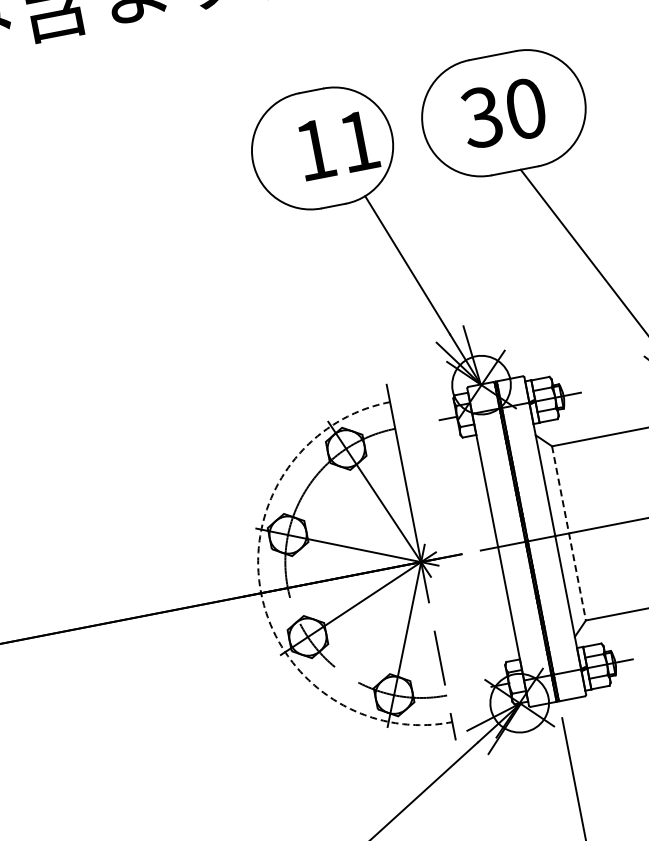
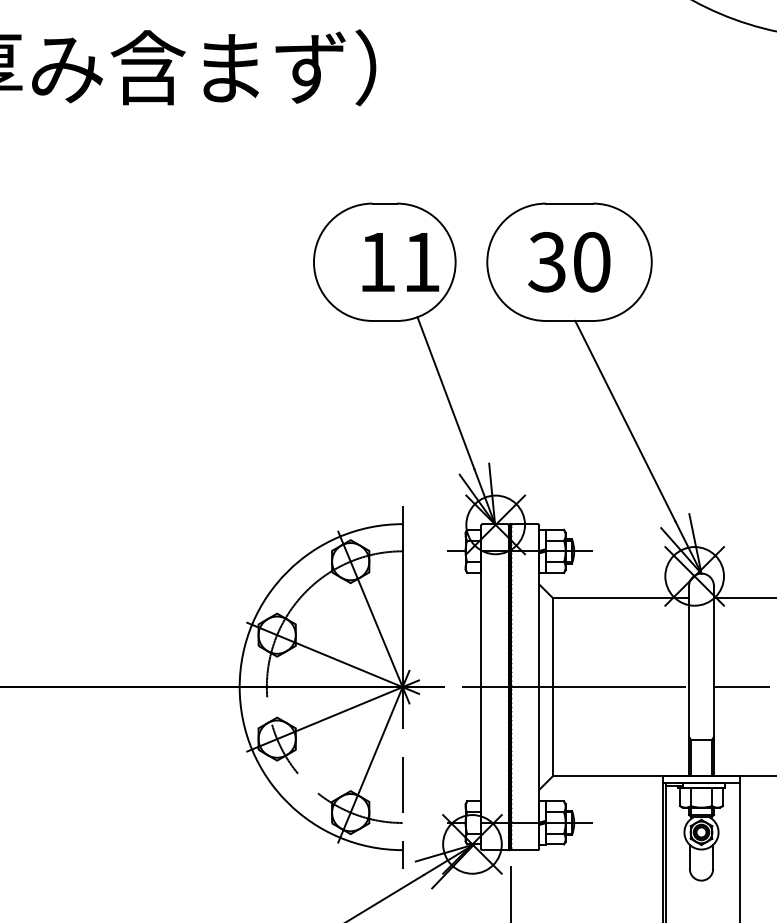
line: (569, 533) -> (553, 687), dashed -> solid
arc: (261, 593) -> (239, 687), dashed -> solid

